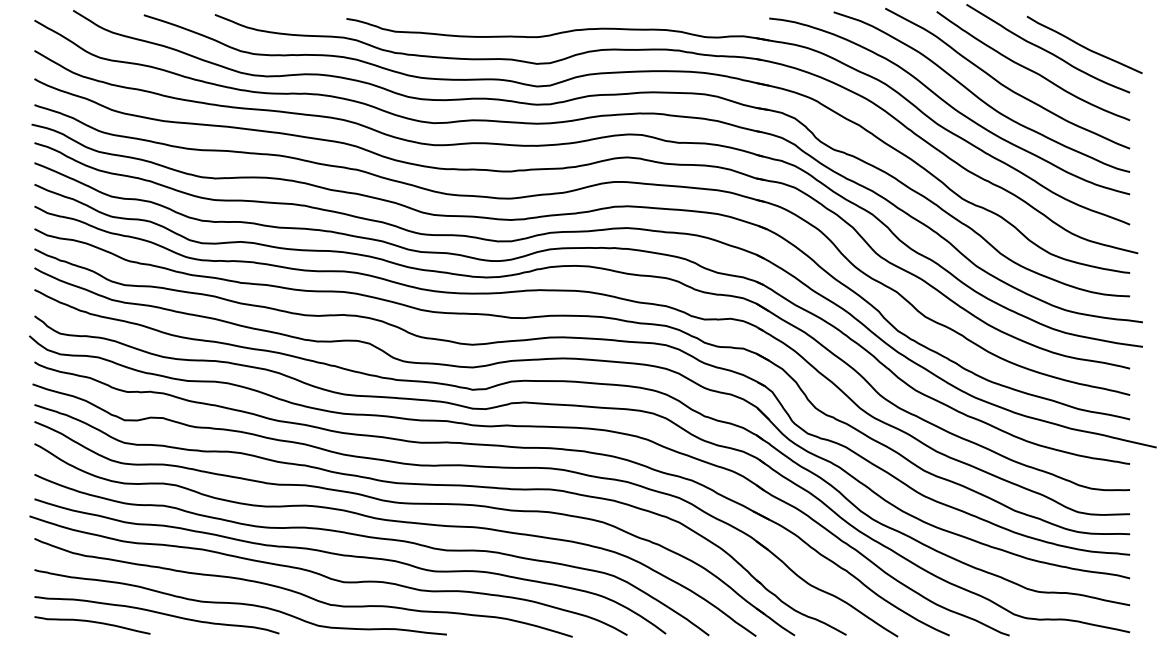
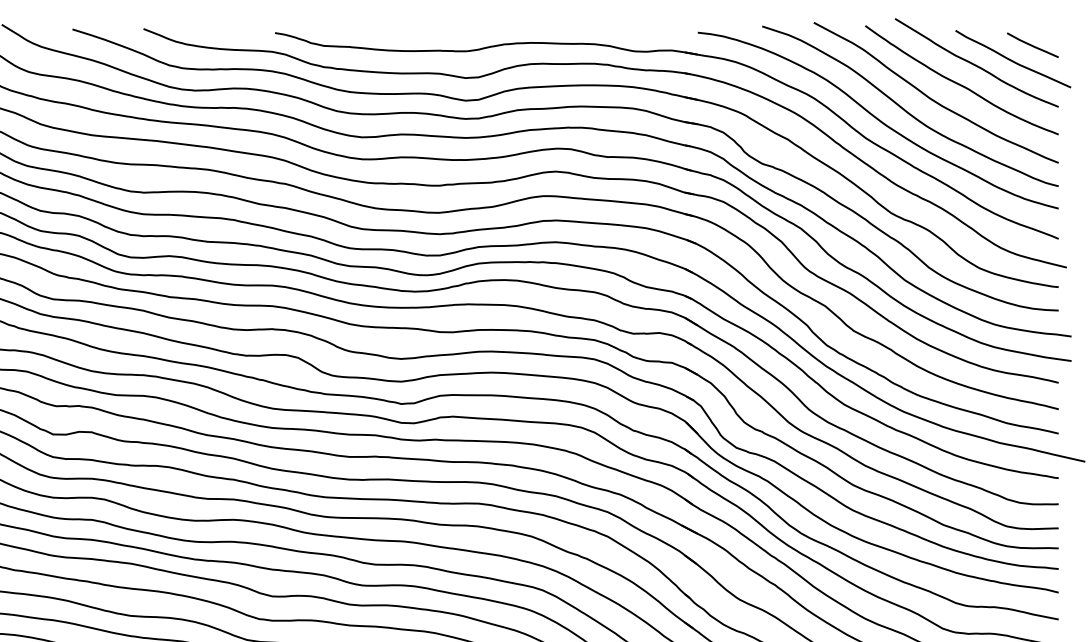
line: (1103, 30) -> (1032, 44), added

